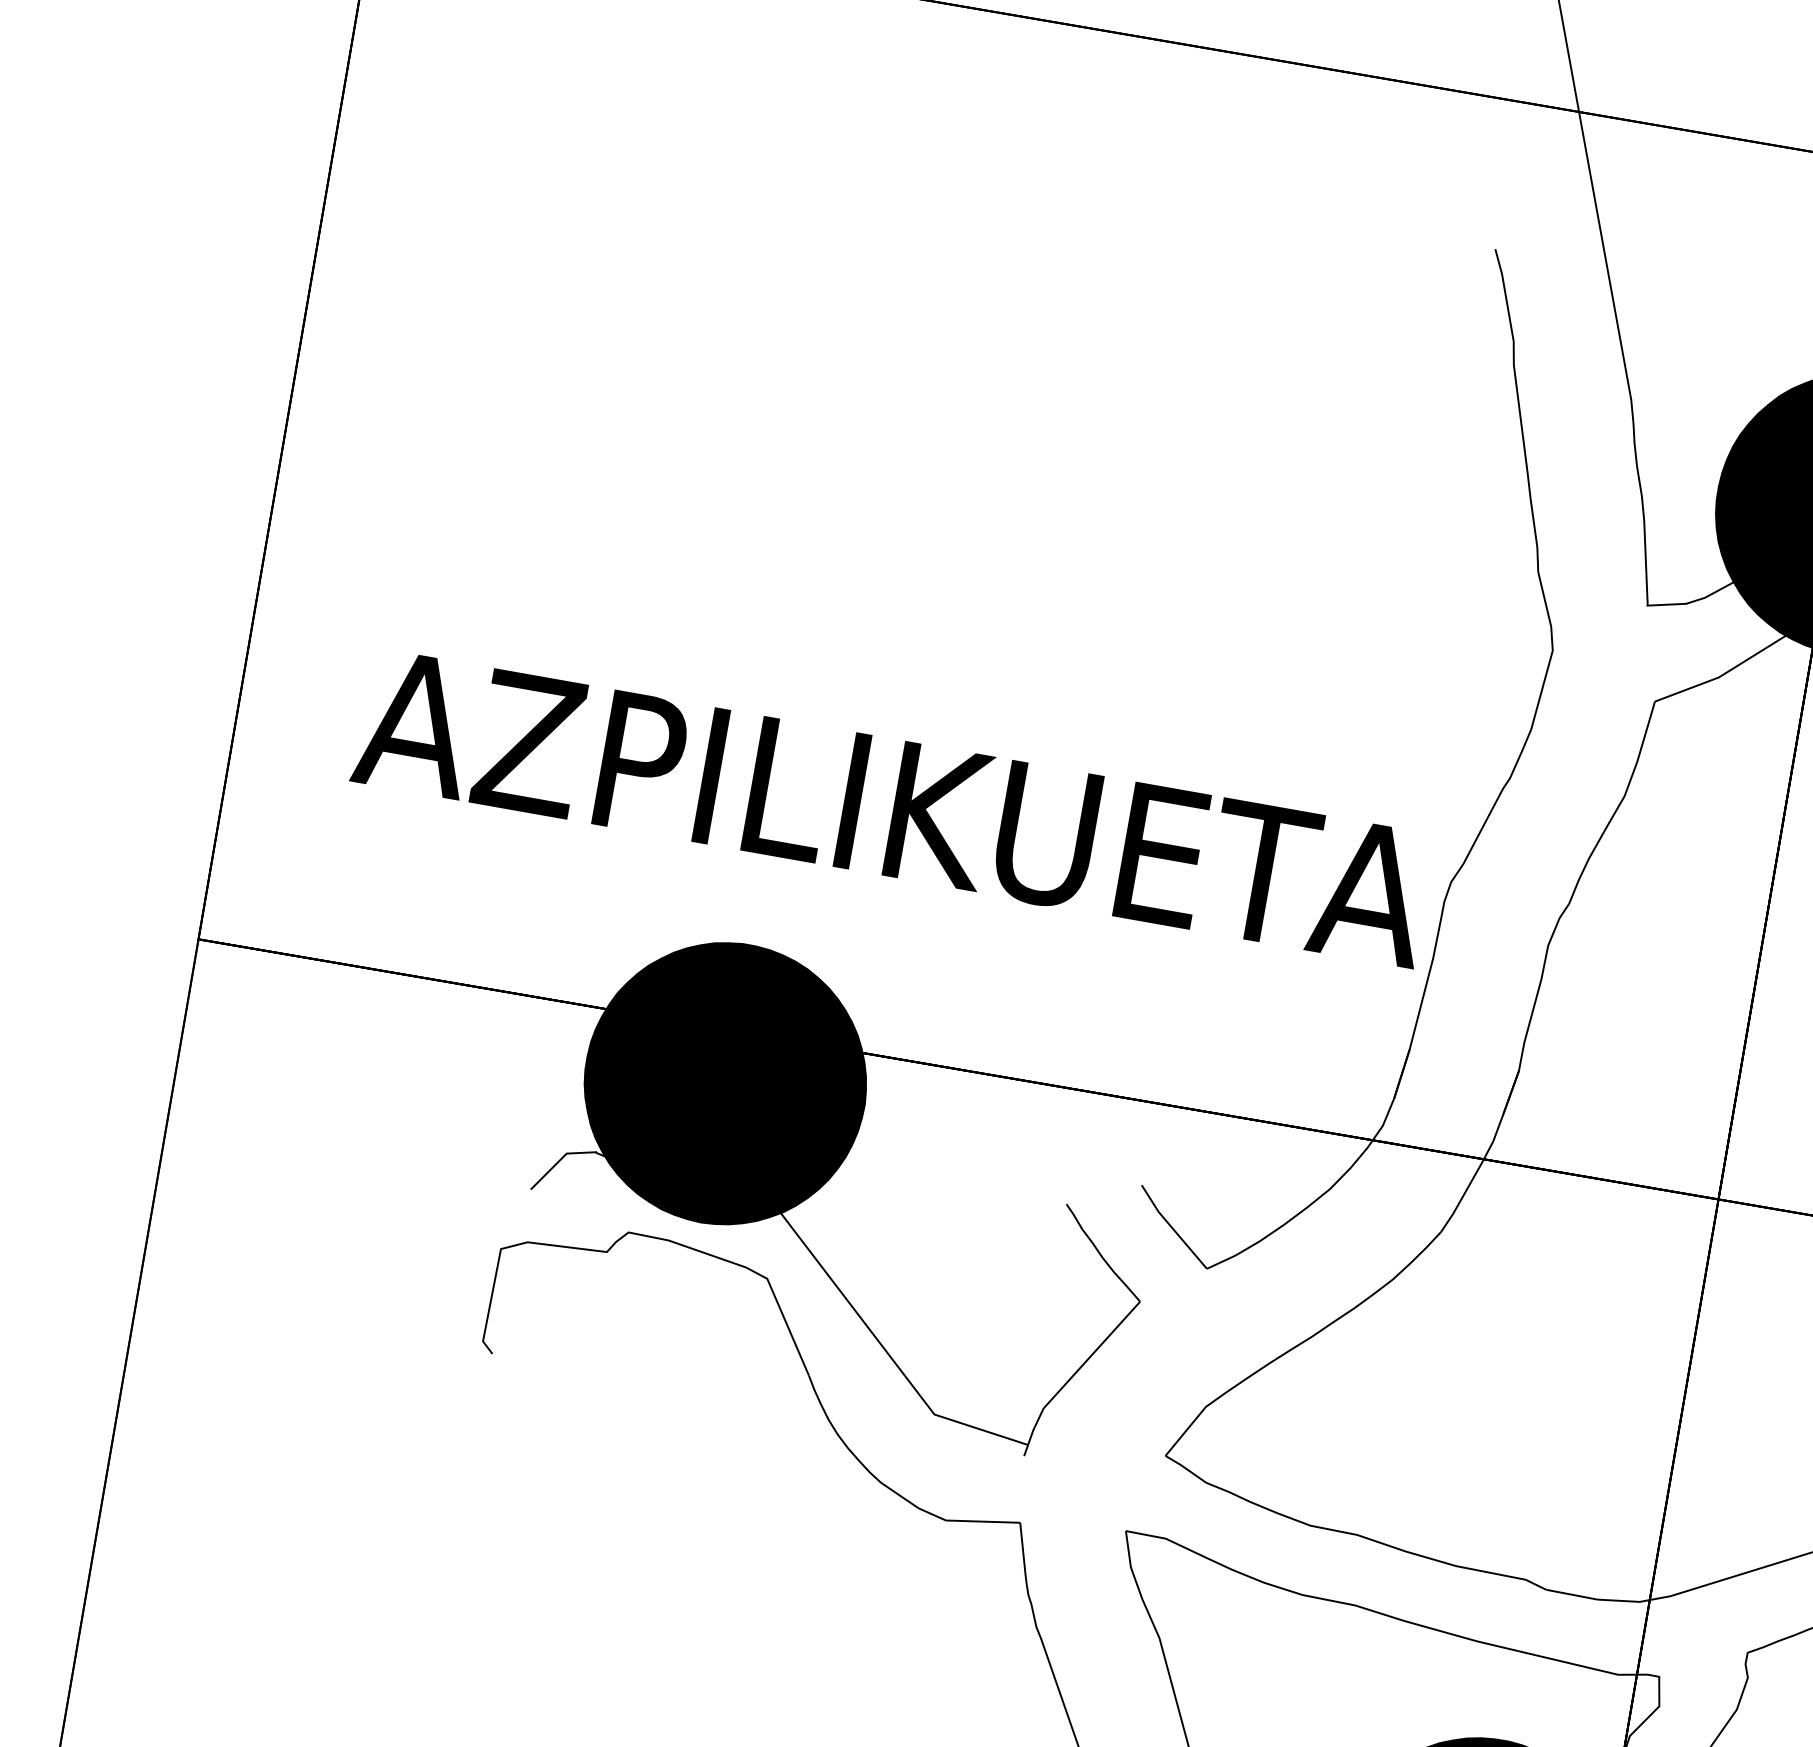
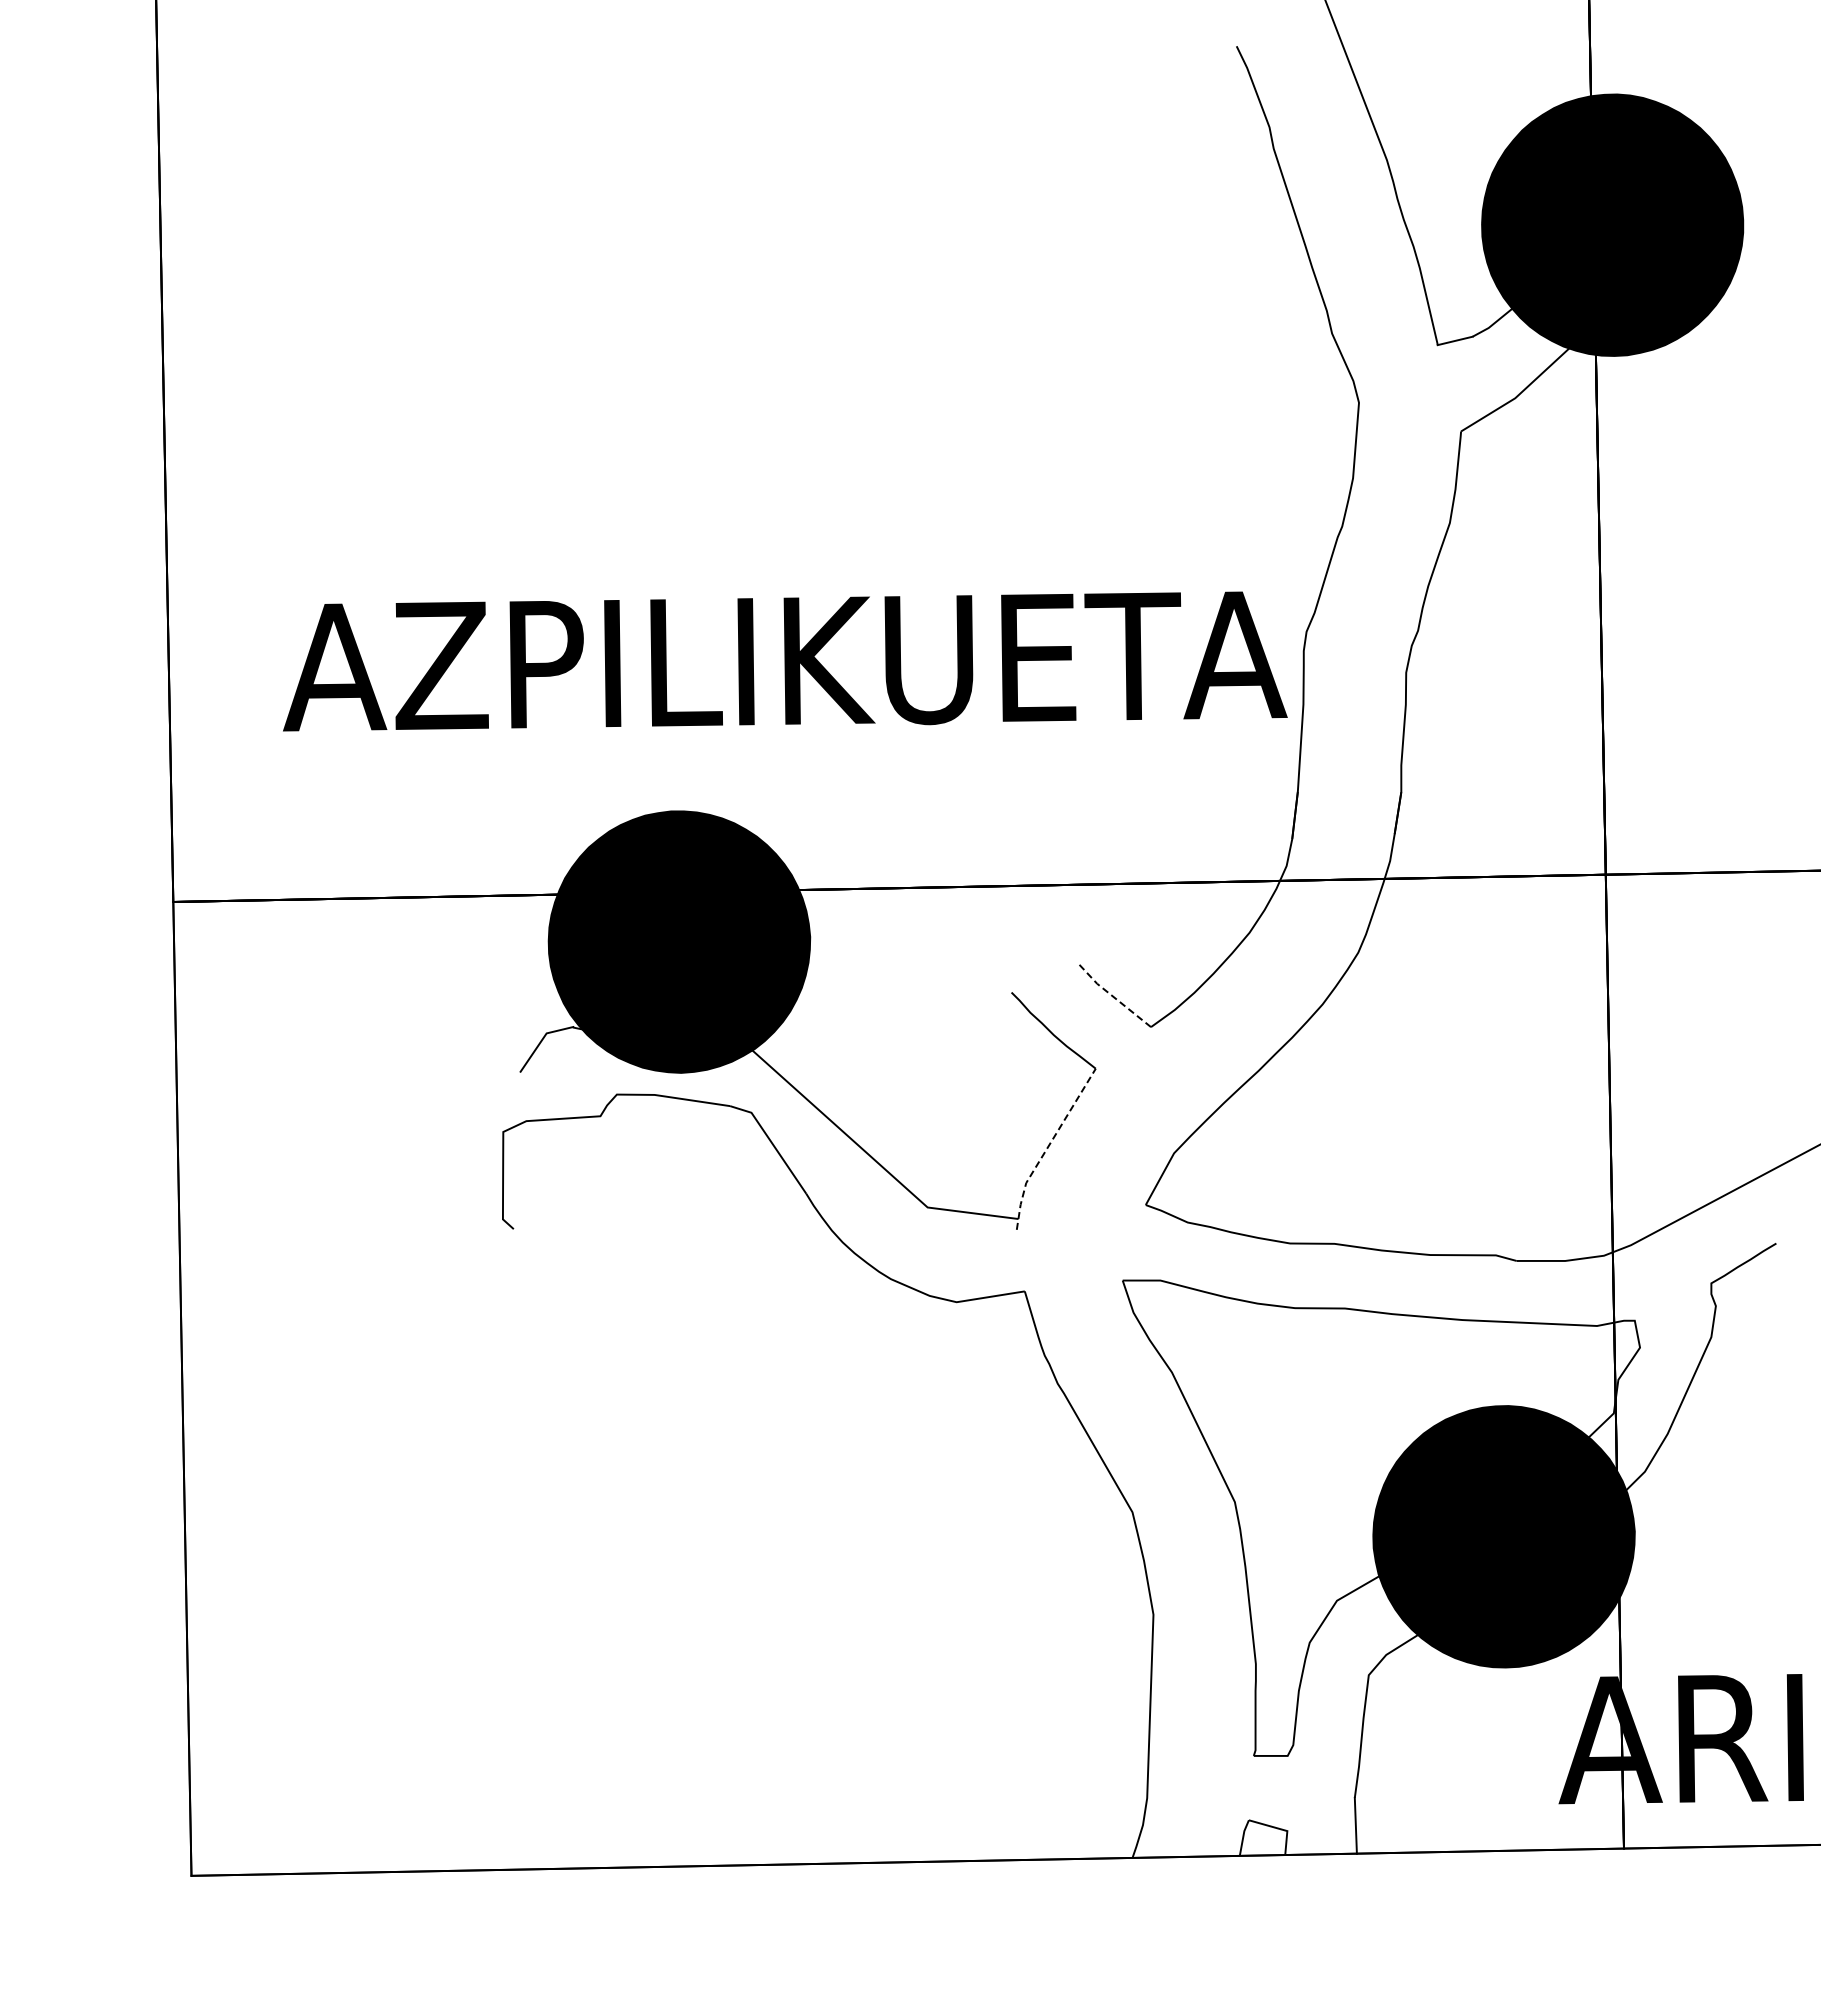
line: (1171, 1227) -> (1111, 995), solid -> dashed
line: (1074, 1375) -> (1048, 1147), solid -> dashed

